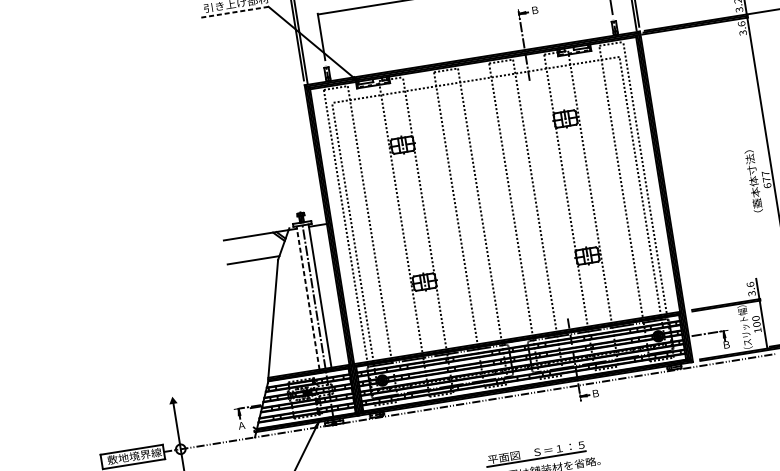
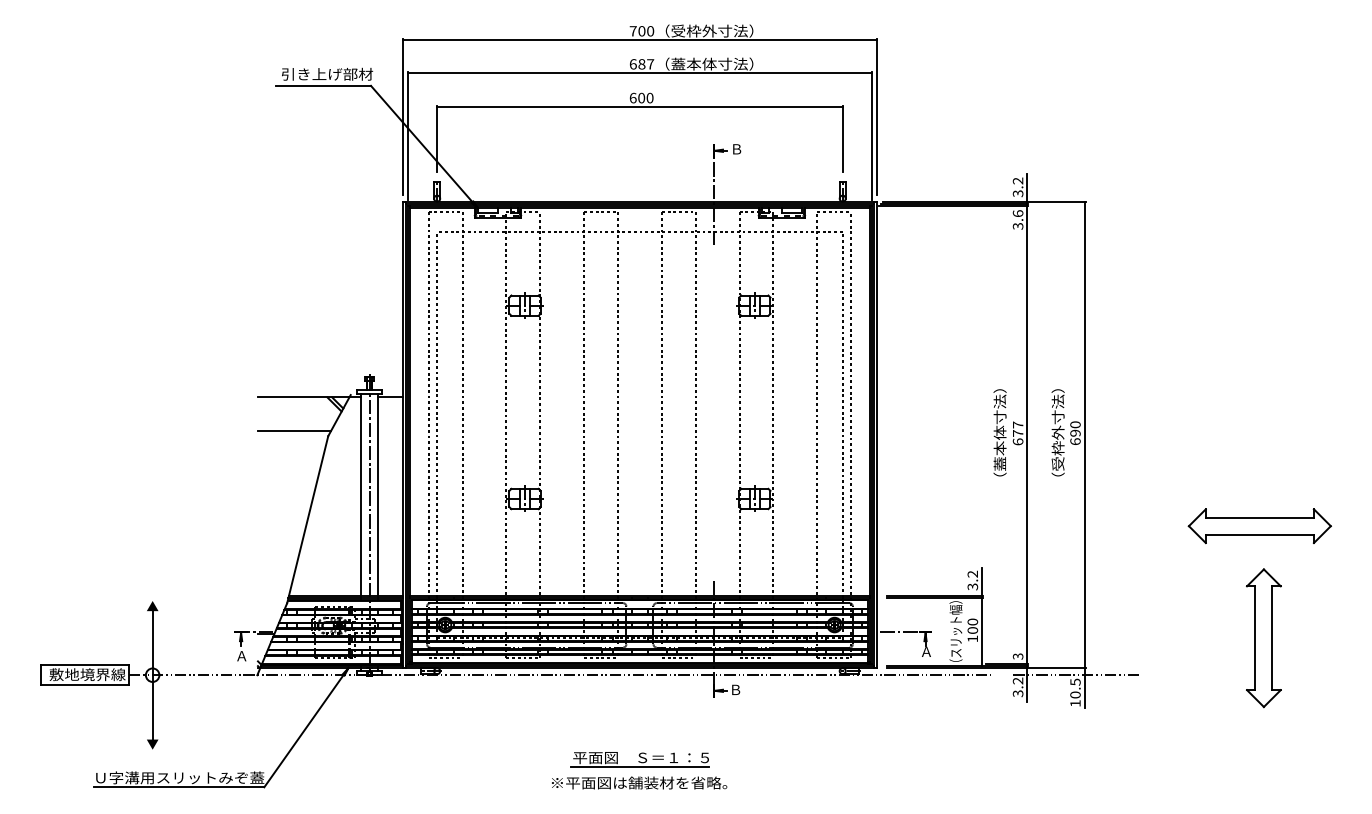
line: (234, 11) -> (323, 85), dashed -> solid
text: (750, 284) -> (972, 573), 3.6 -> 3.2
line: (308, 297) -> (361, 494), dashed -> solid
text: (726, 344) -> (926, 651), Ｂ -> Ａ

